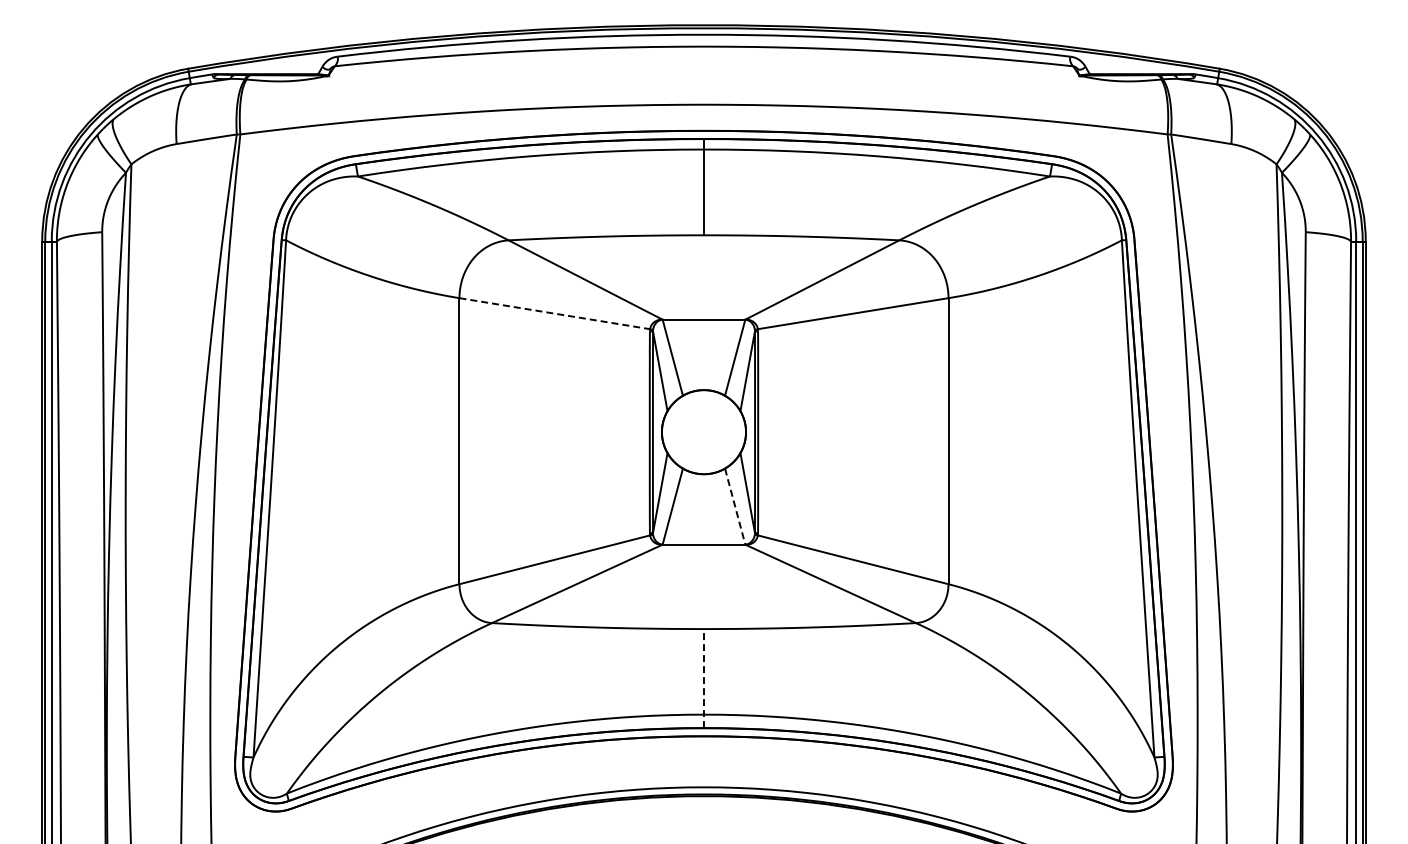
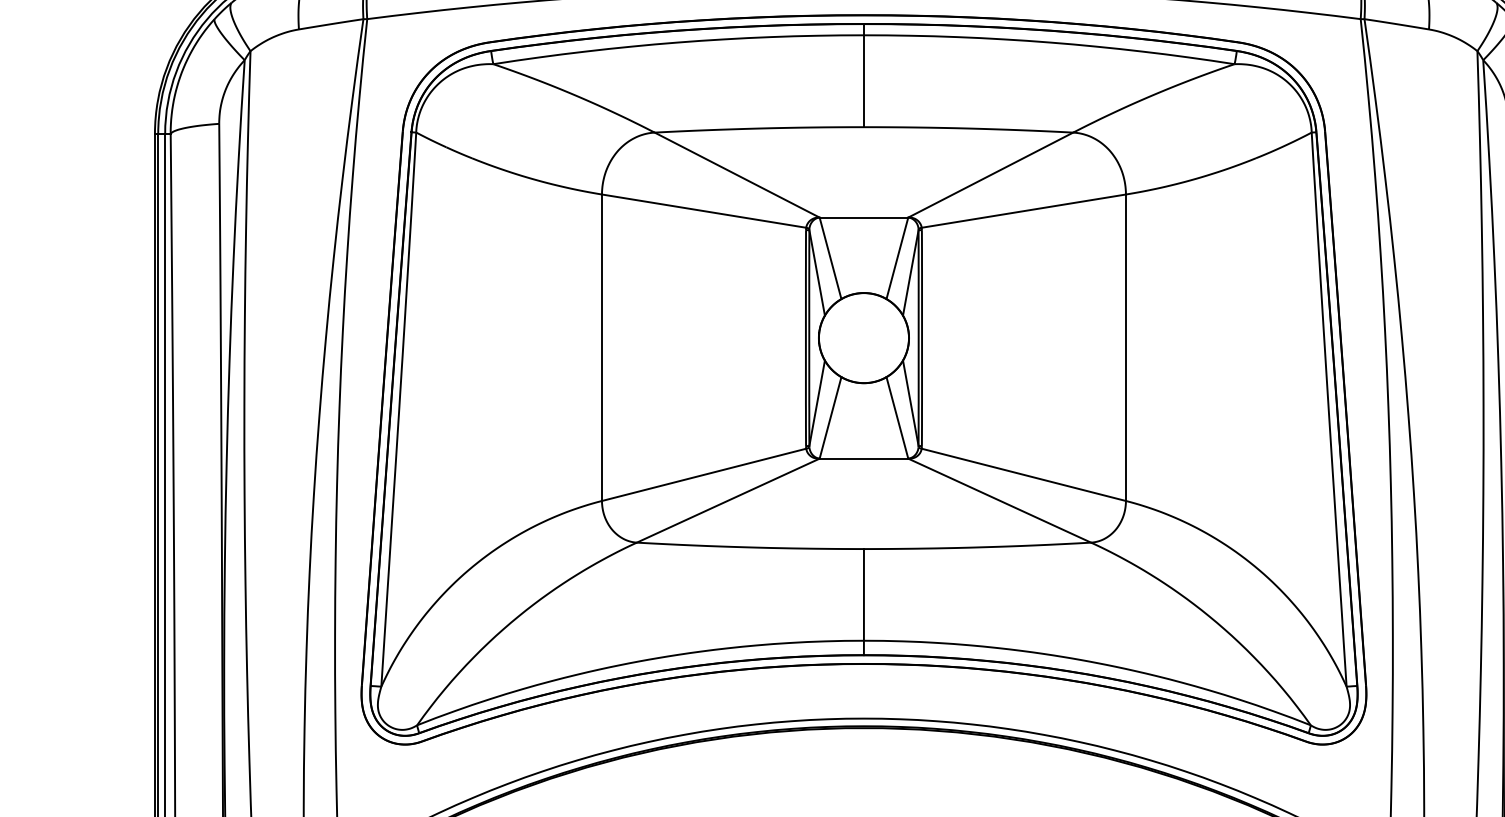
line: (554, 313) -> (703, 210), dashed -> solid
line: (735, 507) -> (897, 418), dashed -> solid
line: (703, 678) -> (863, 602), dashed -> solid

